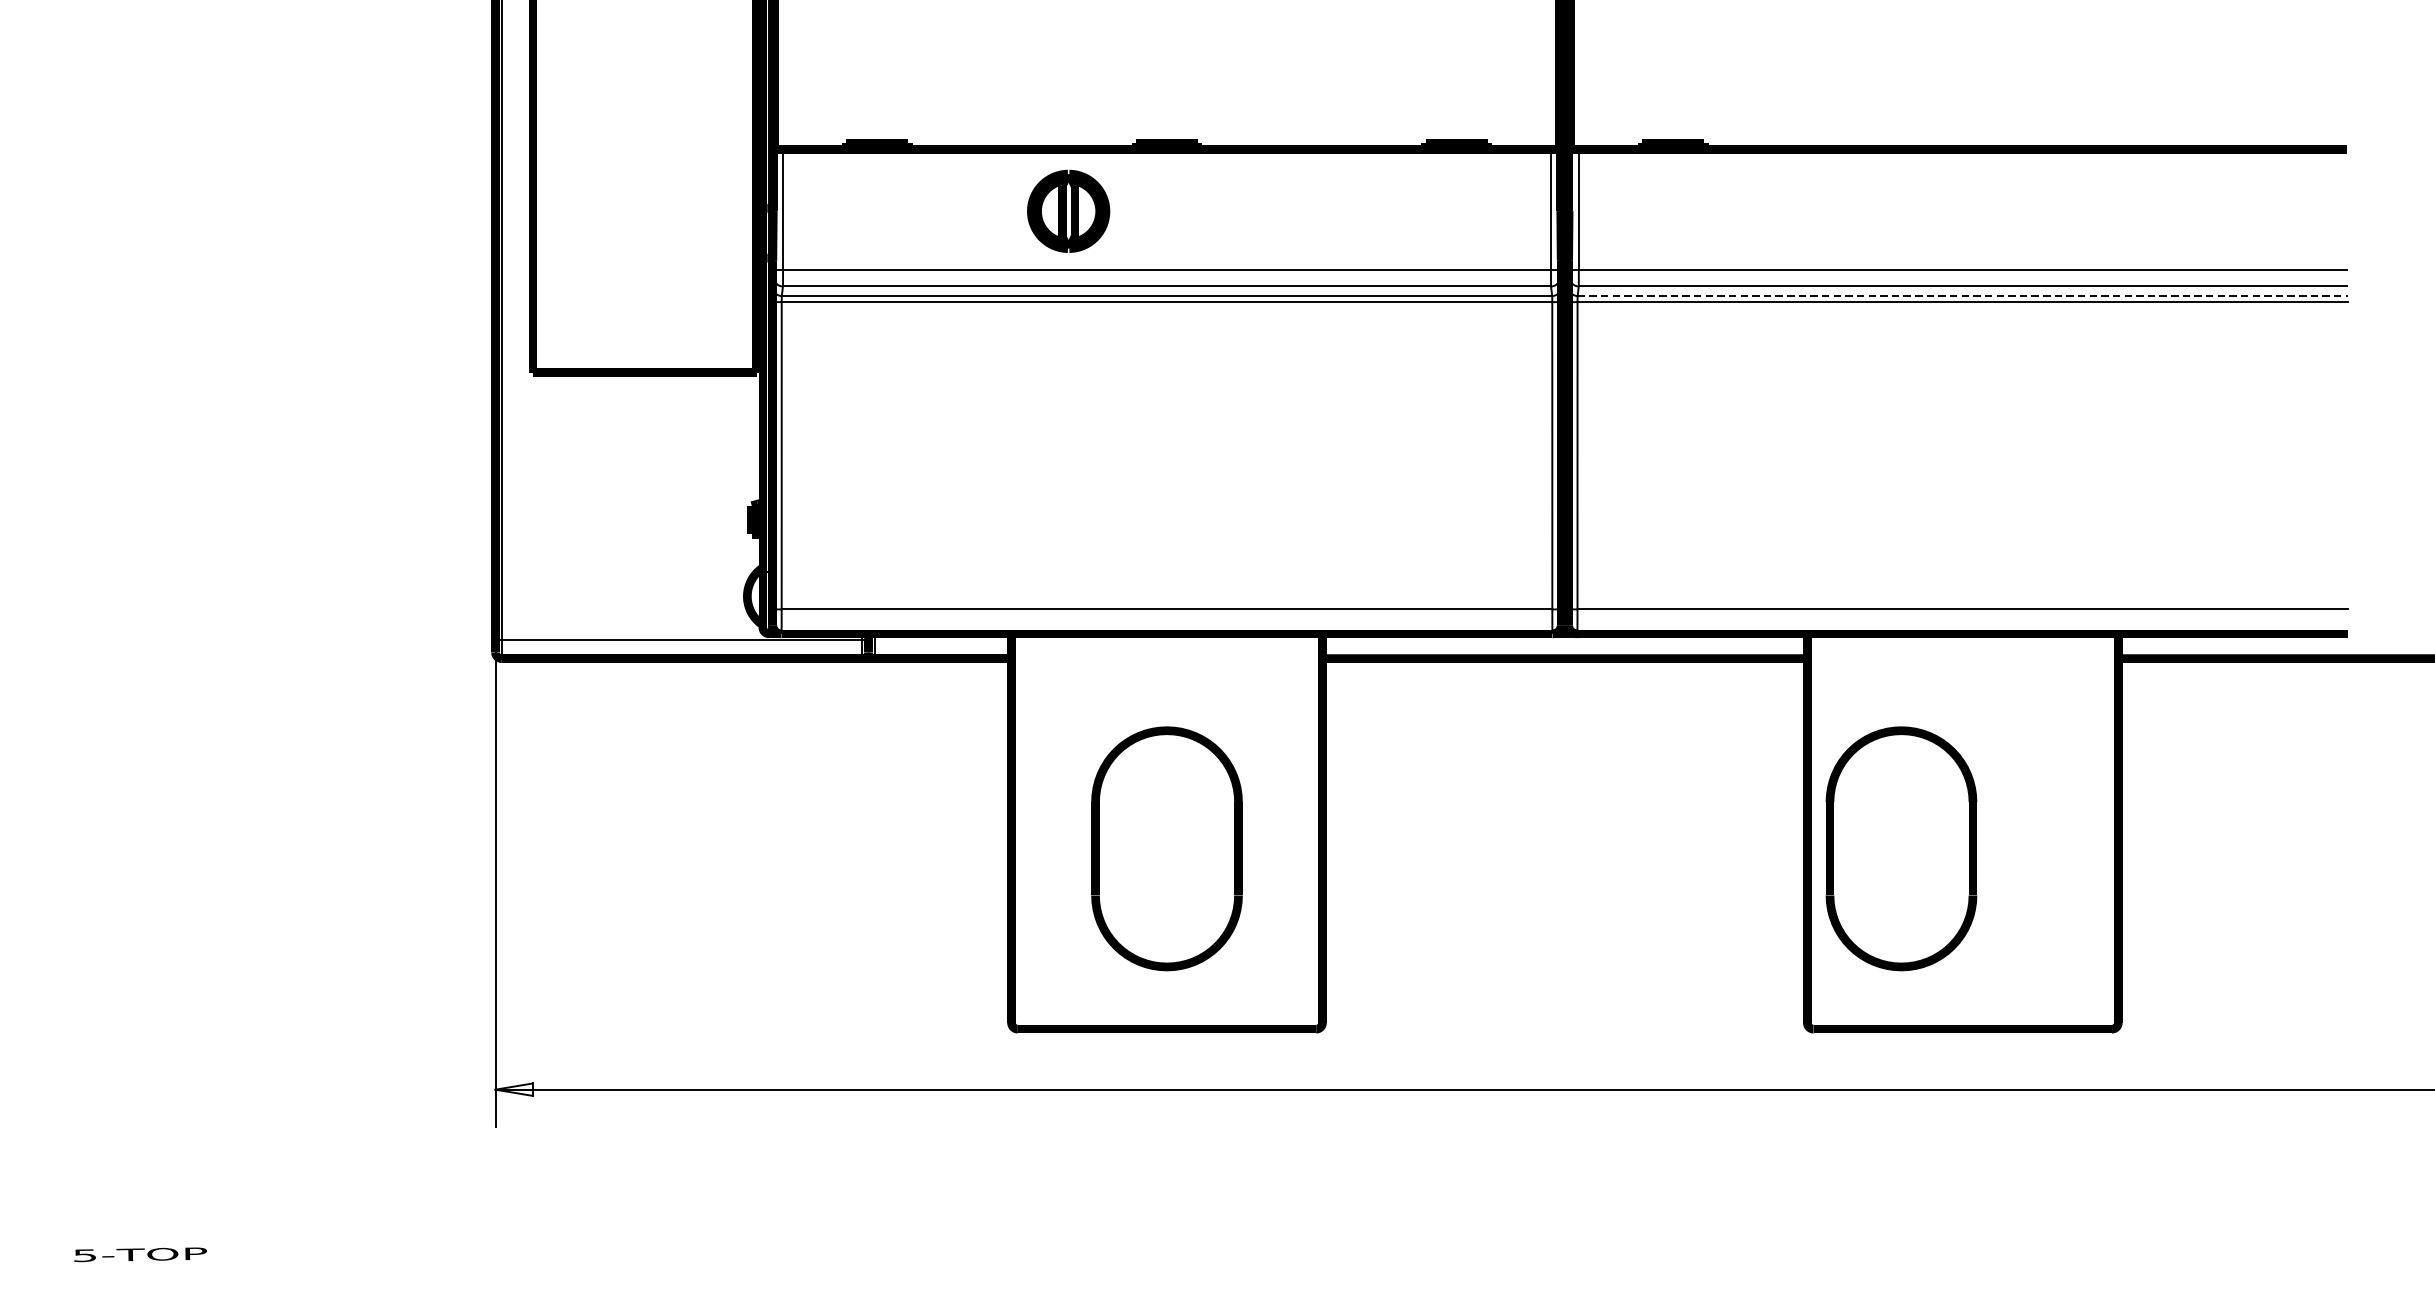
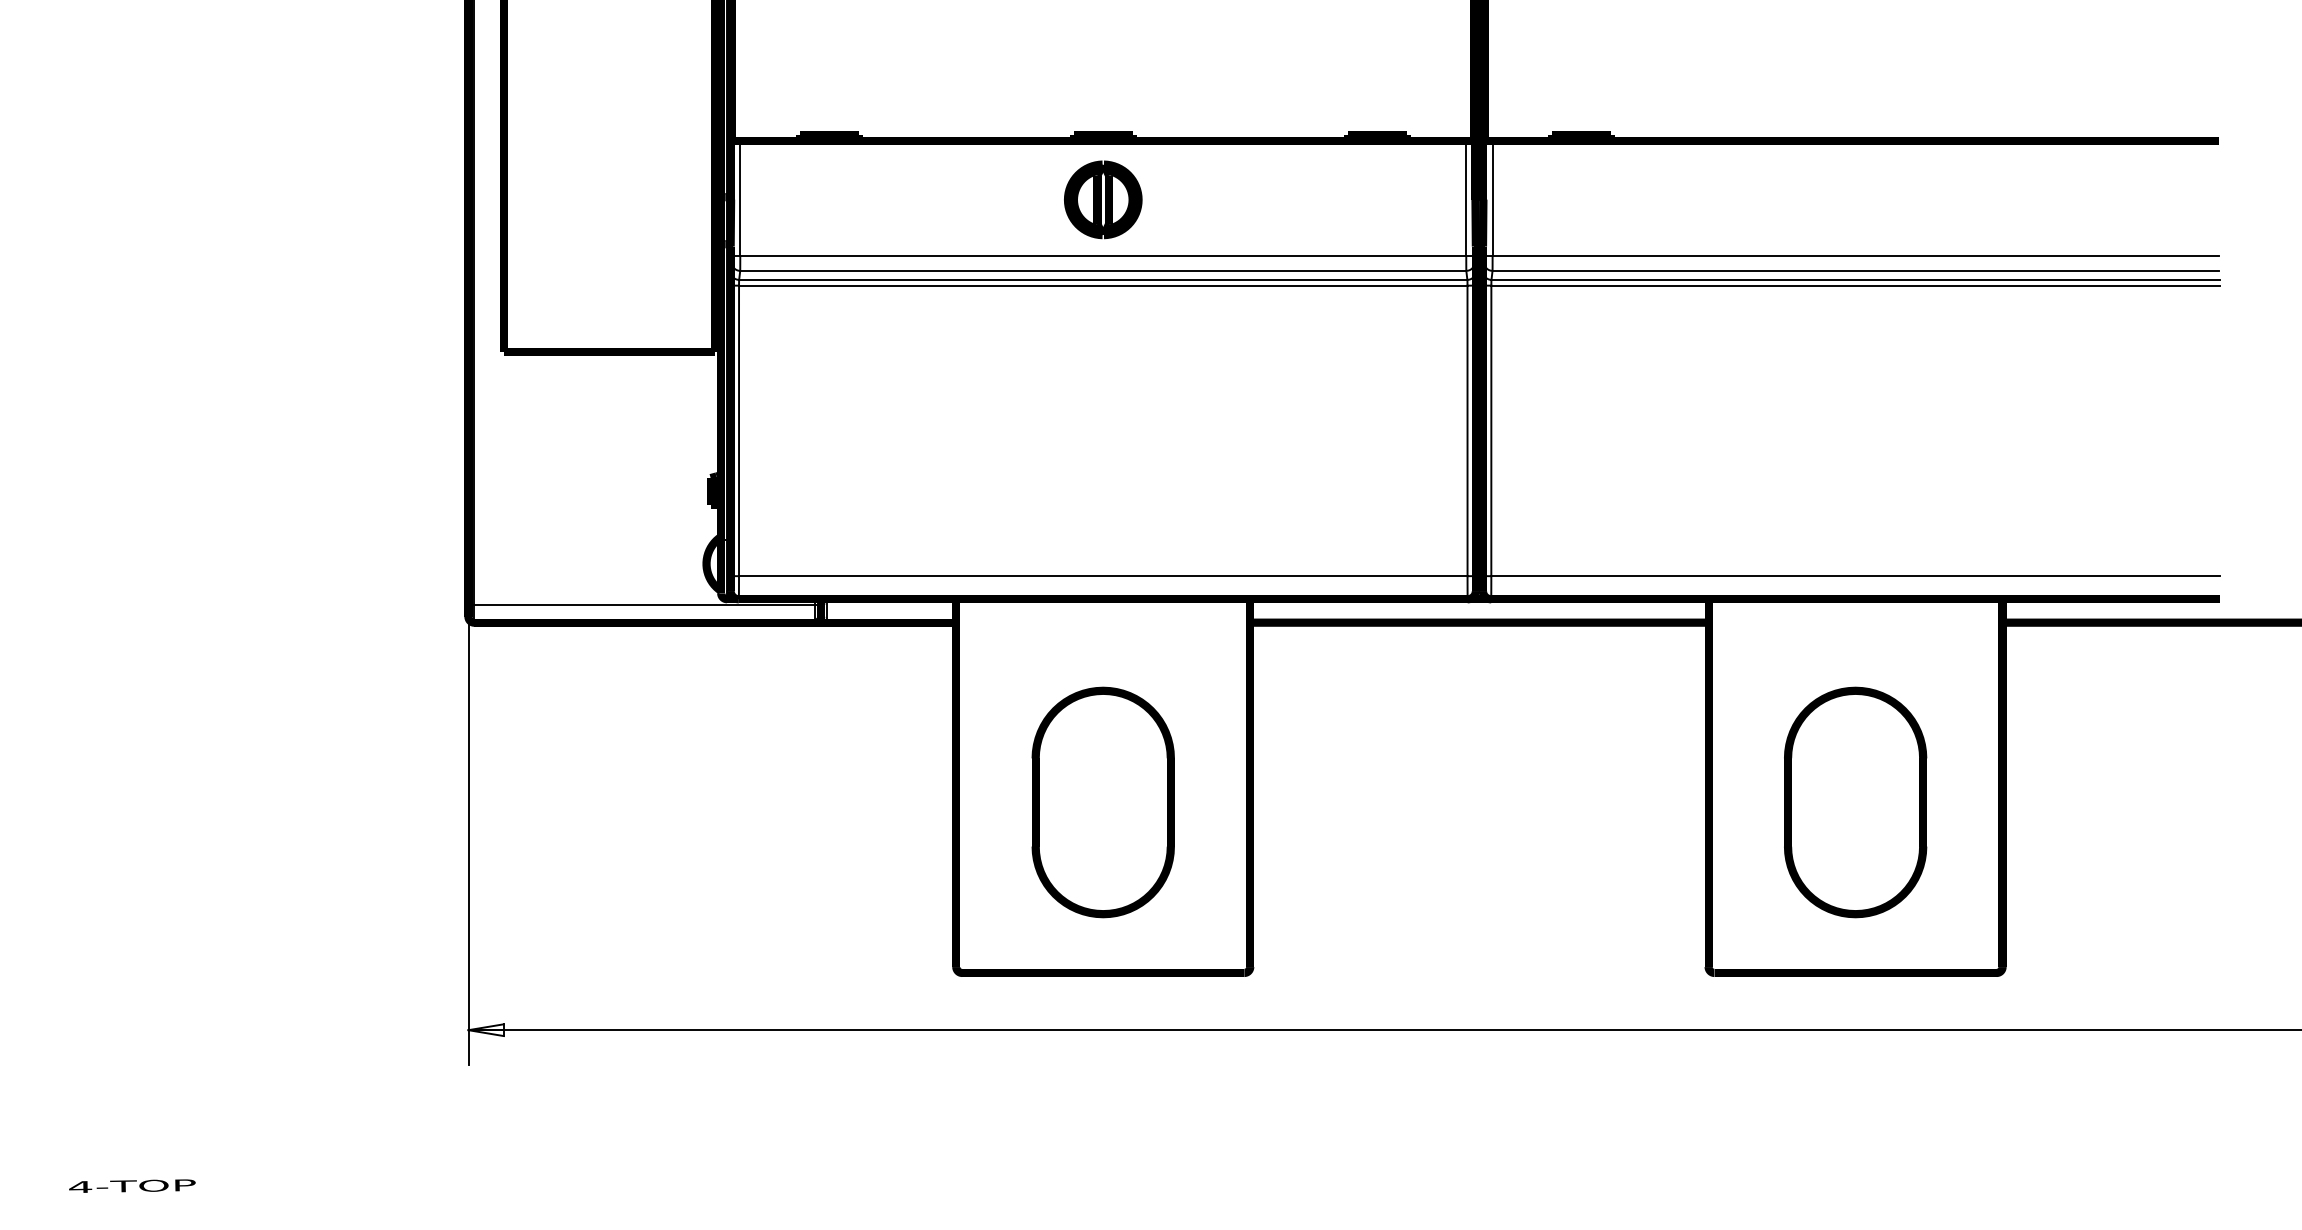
part: (1068, 210) -> (1103, 199), moved
line: (1963, 295) -> (1856, 279), dashed -> solid
part: (1901, 848) -> (1855, 802), moved
text: (85, 1256) -> (80, 1187), 5-TOP -> 4-TOP

